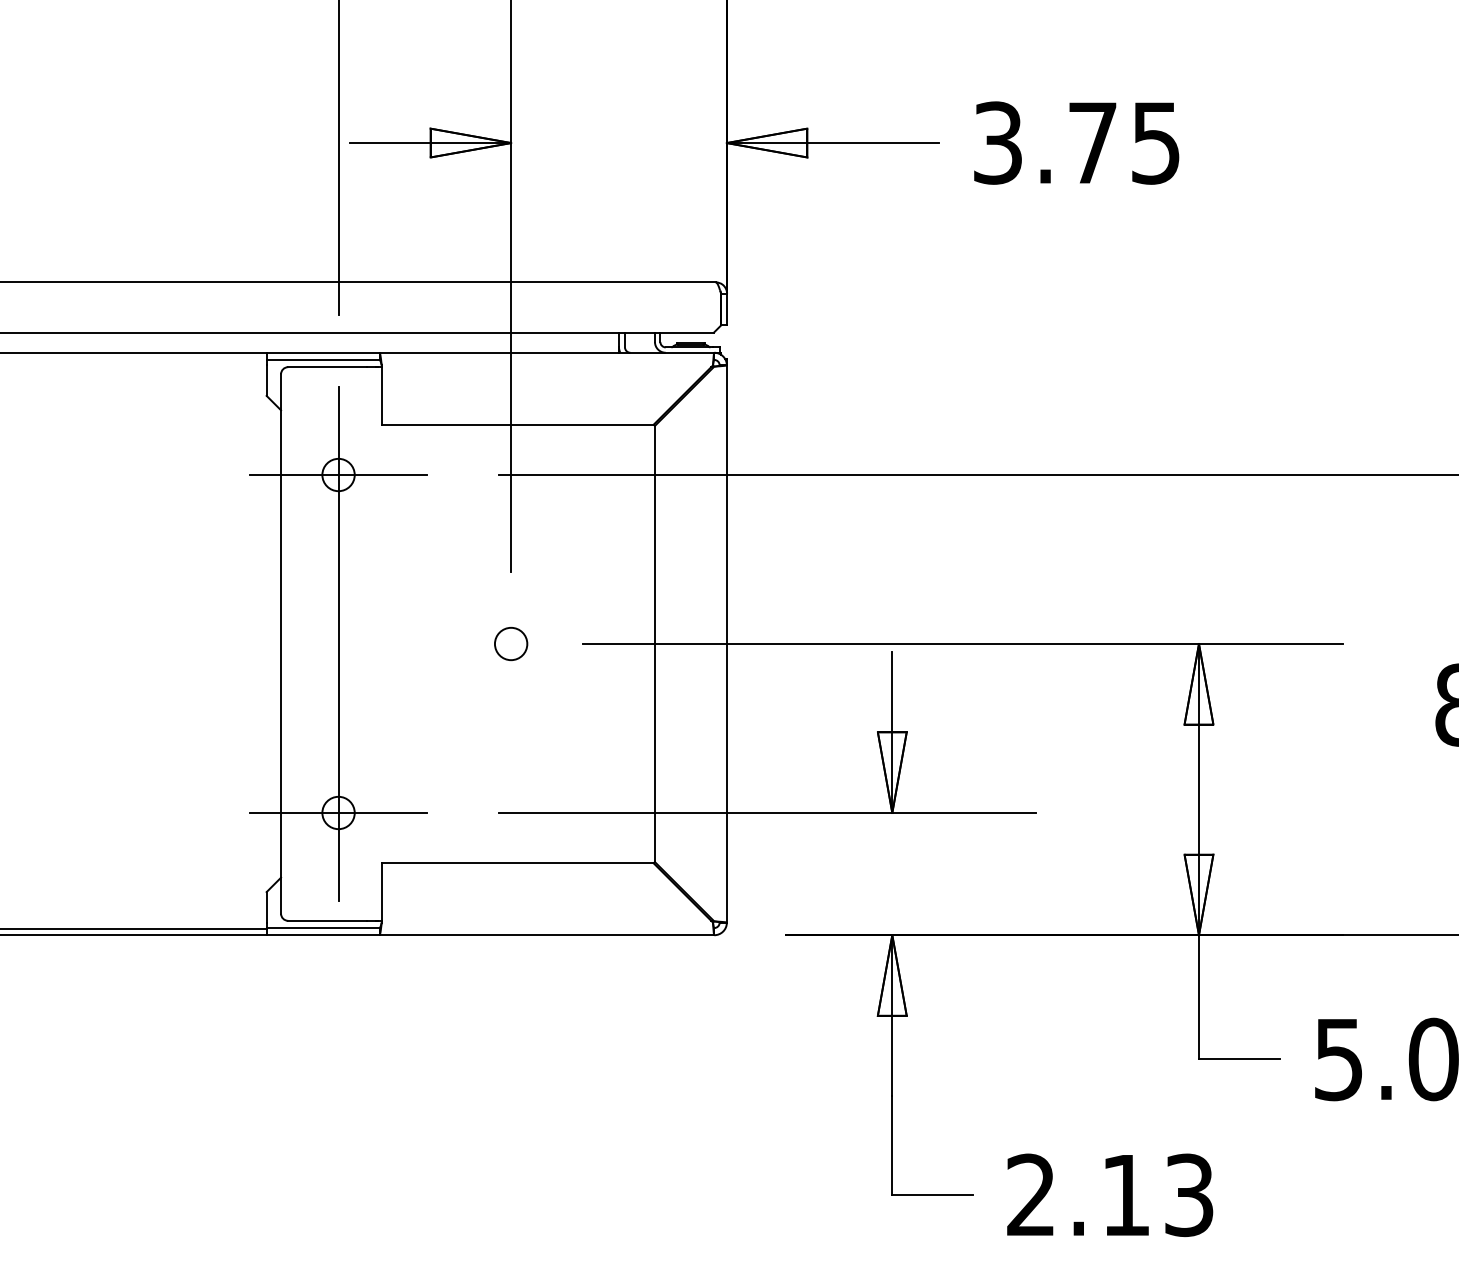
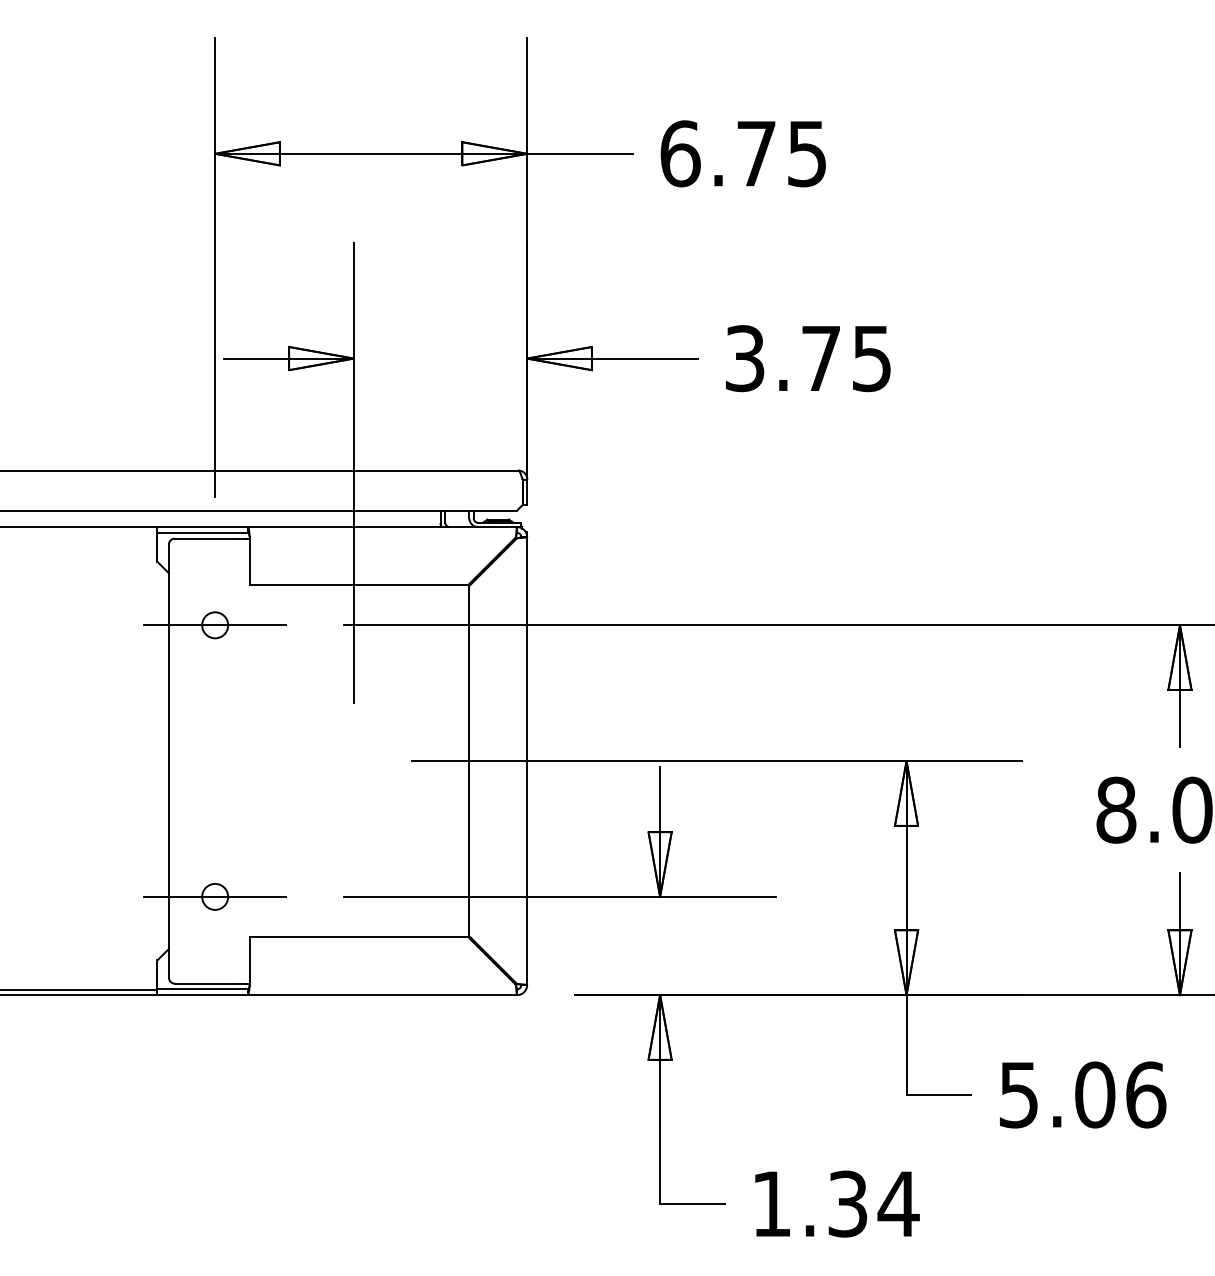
line: (338, 643) -> (215, 760), removed
circle: (510, 643) -> (353, 760), removed
text: (1110, 1194) -> (835, 1203), 2.13 -> 1.34

